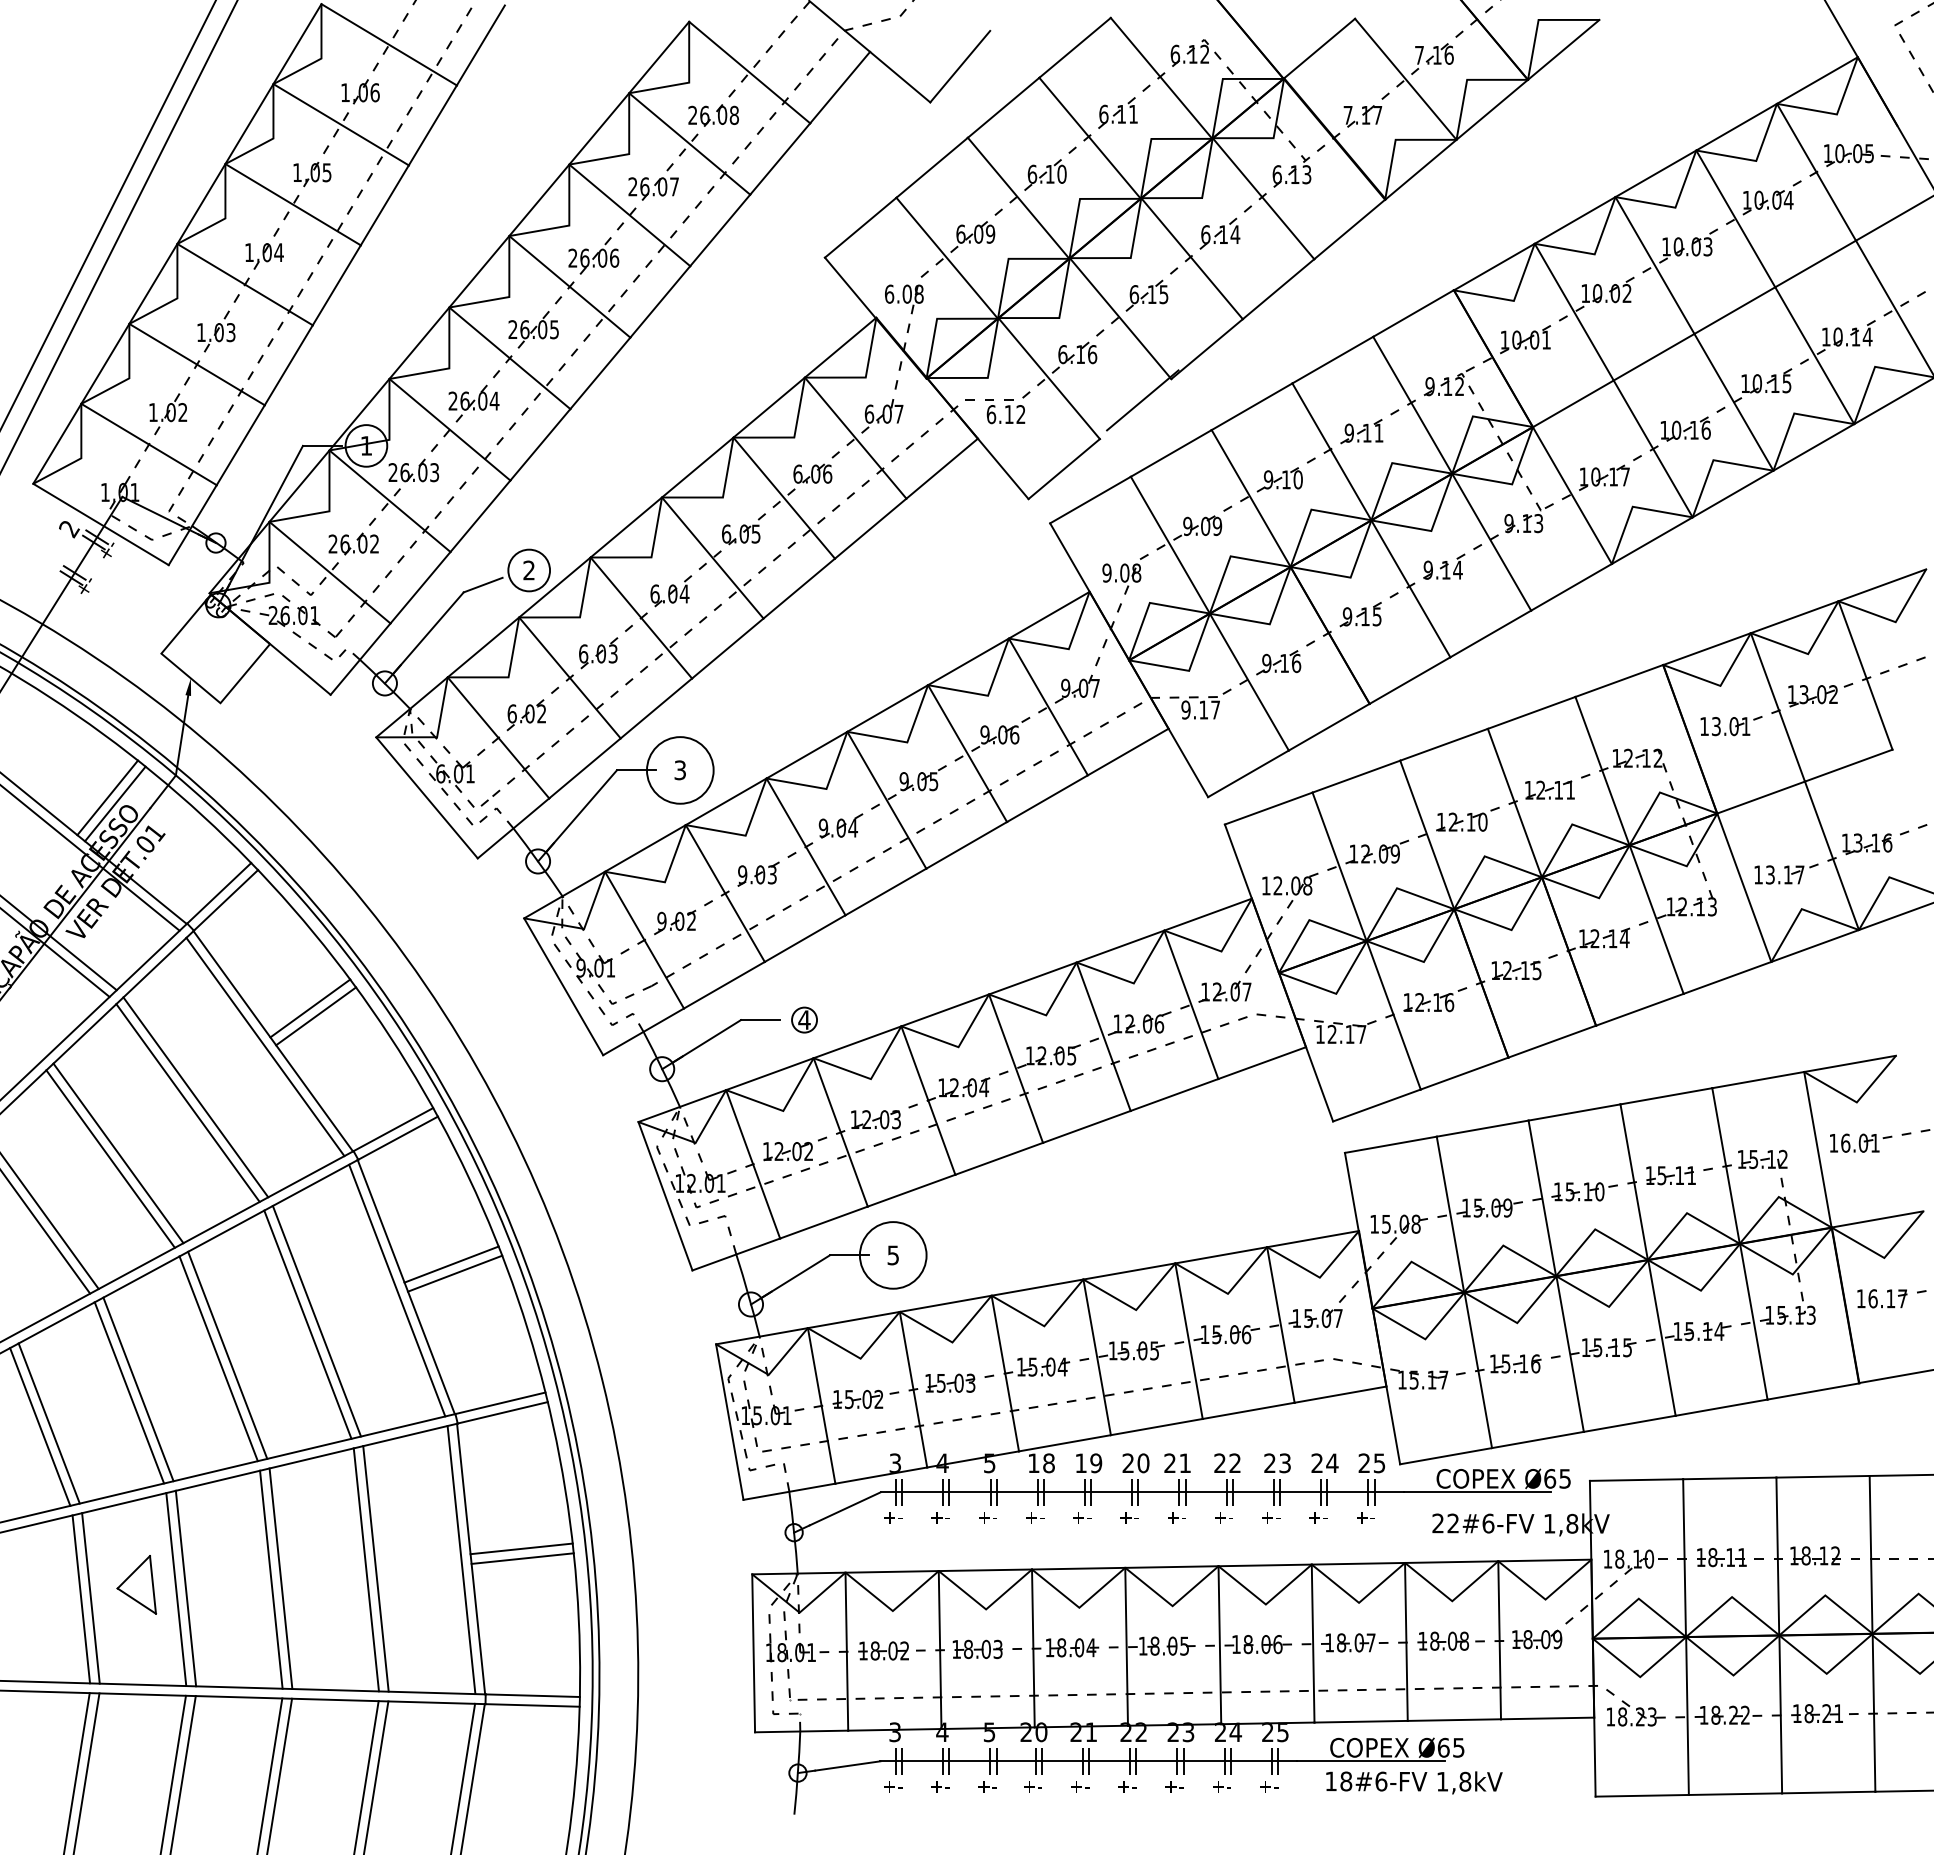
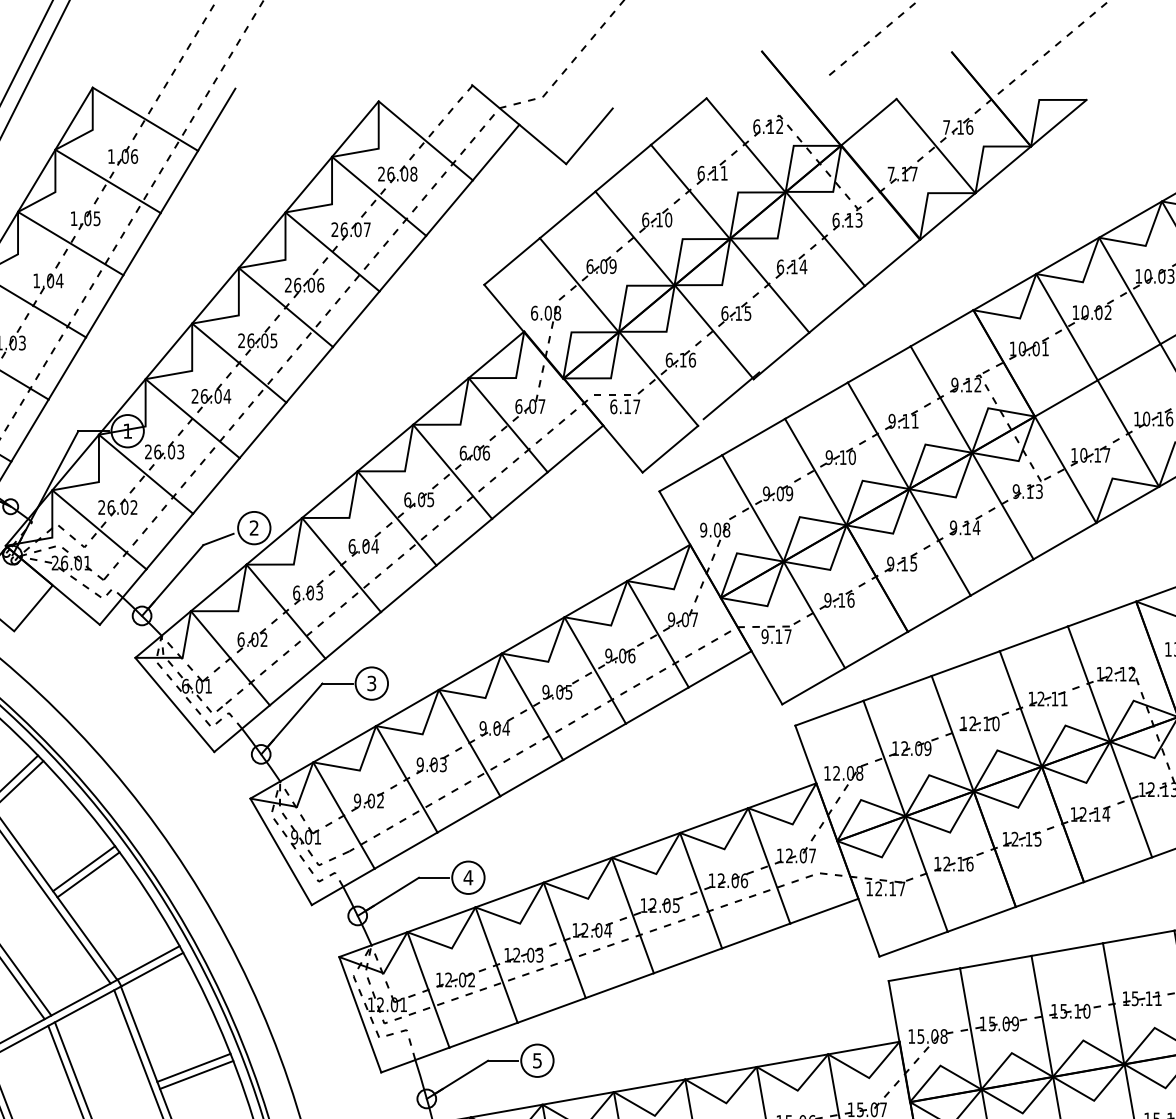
text: (1020, 414) -> (636, 406), 6.12 -> 6.17
circle: (680, 770) -> (371, 683), size x0.62
circle: (804, 1019) -> (468, 877), size x1.67
circle: (893, 1255) -> (537, 1060), size x0.62

